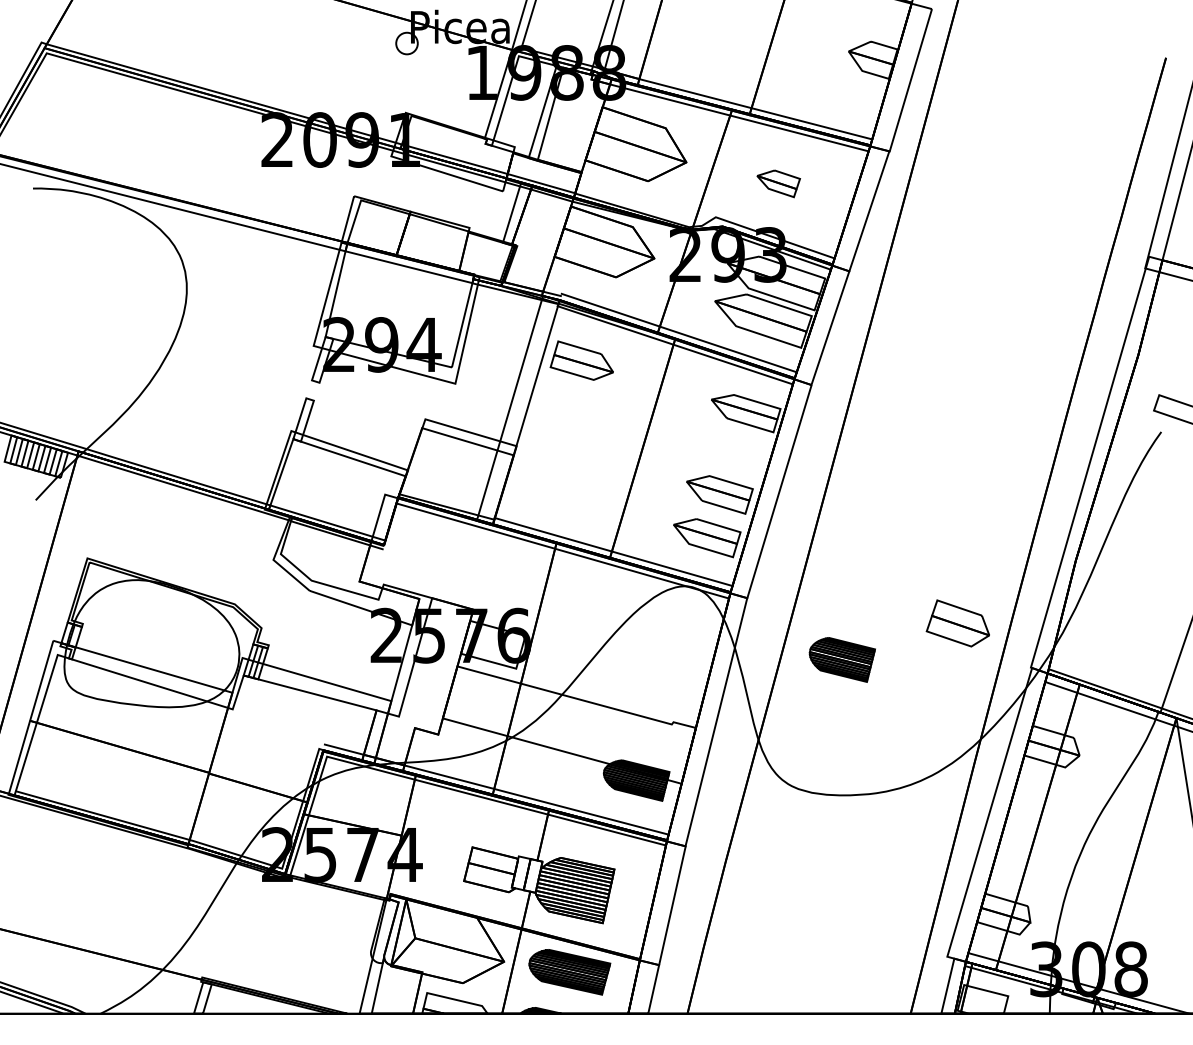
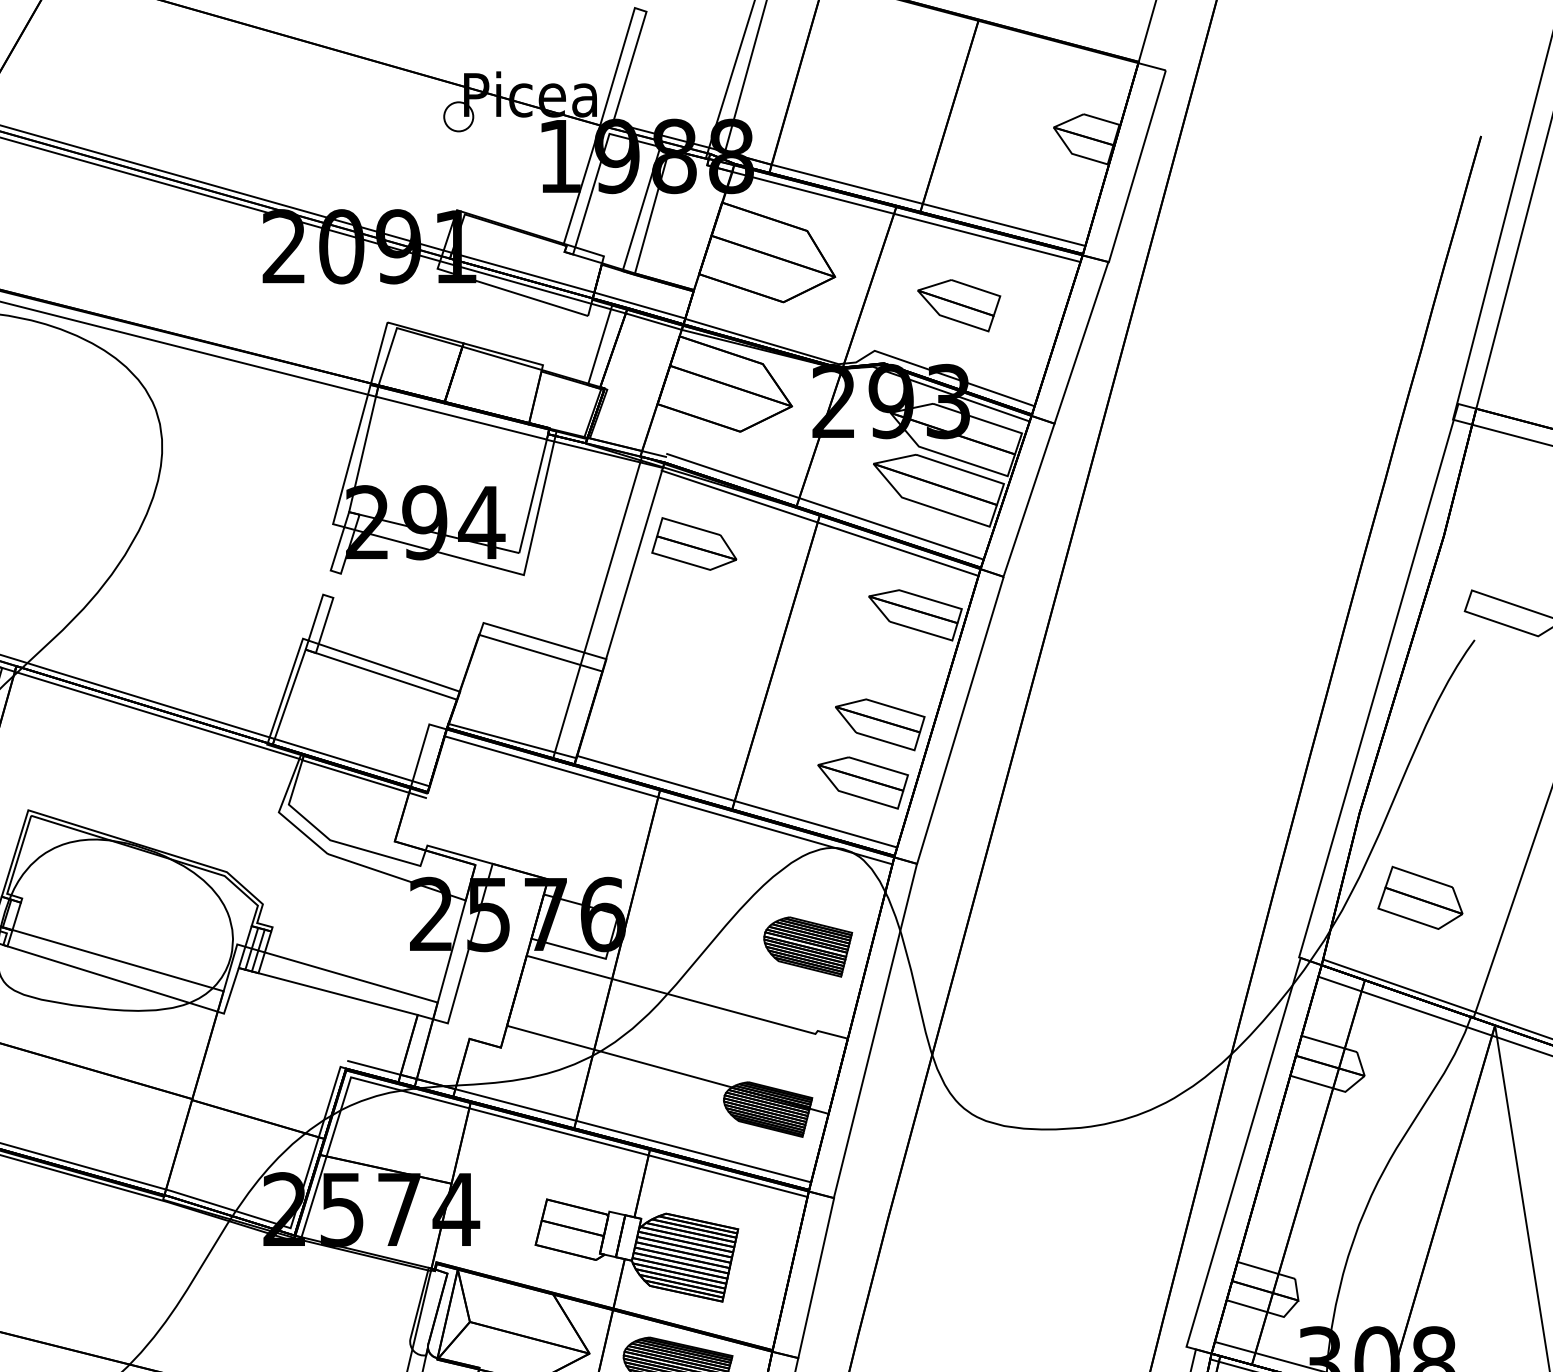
part: (778, 183) -> (959, 305), size x1.43
part: (957, 623) -> (1419, 897), moved
part: (841, 659) -> (806, 946), moved

